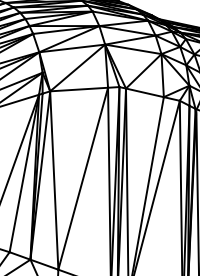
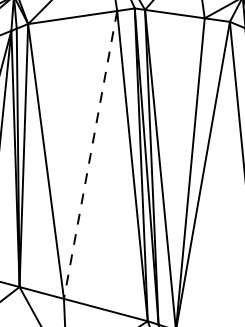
line: (83, 179) -> (91, 156), solid -> dashed

